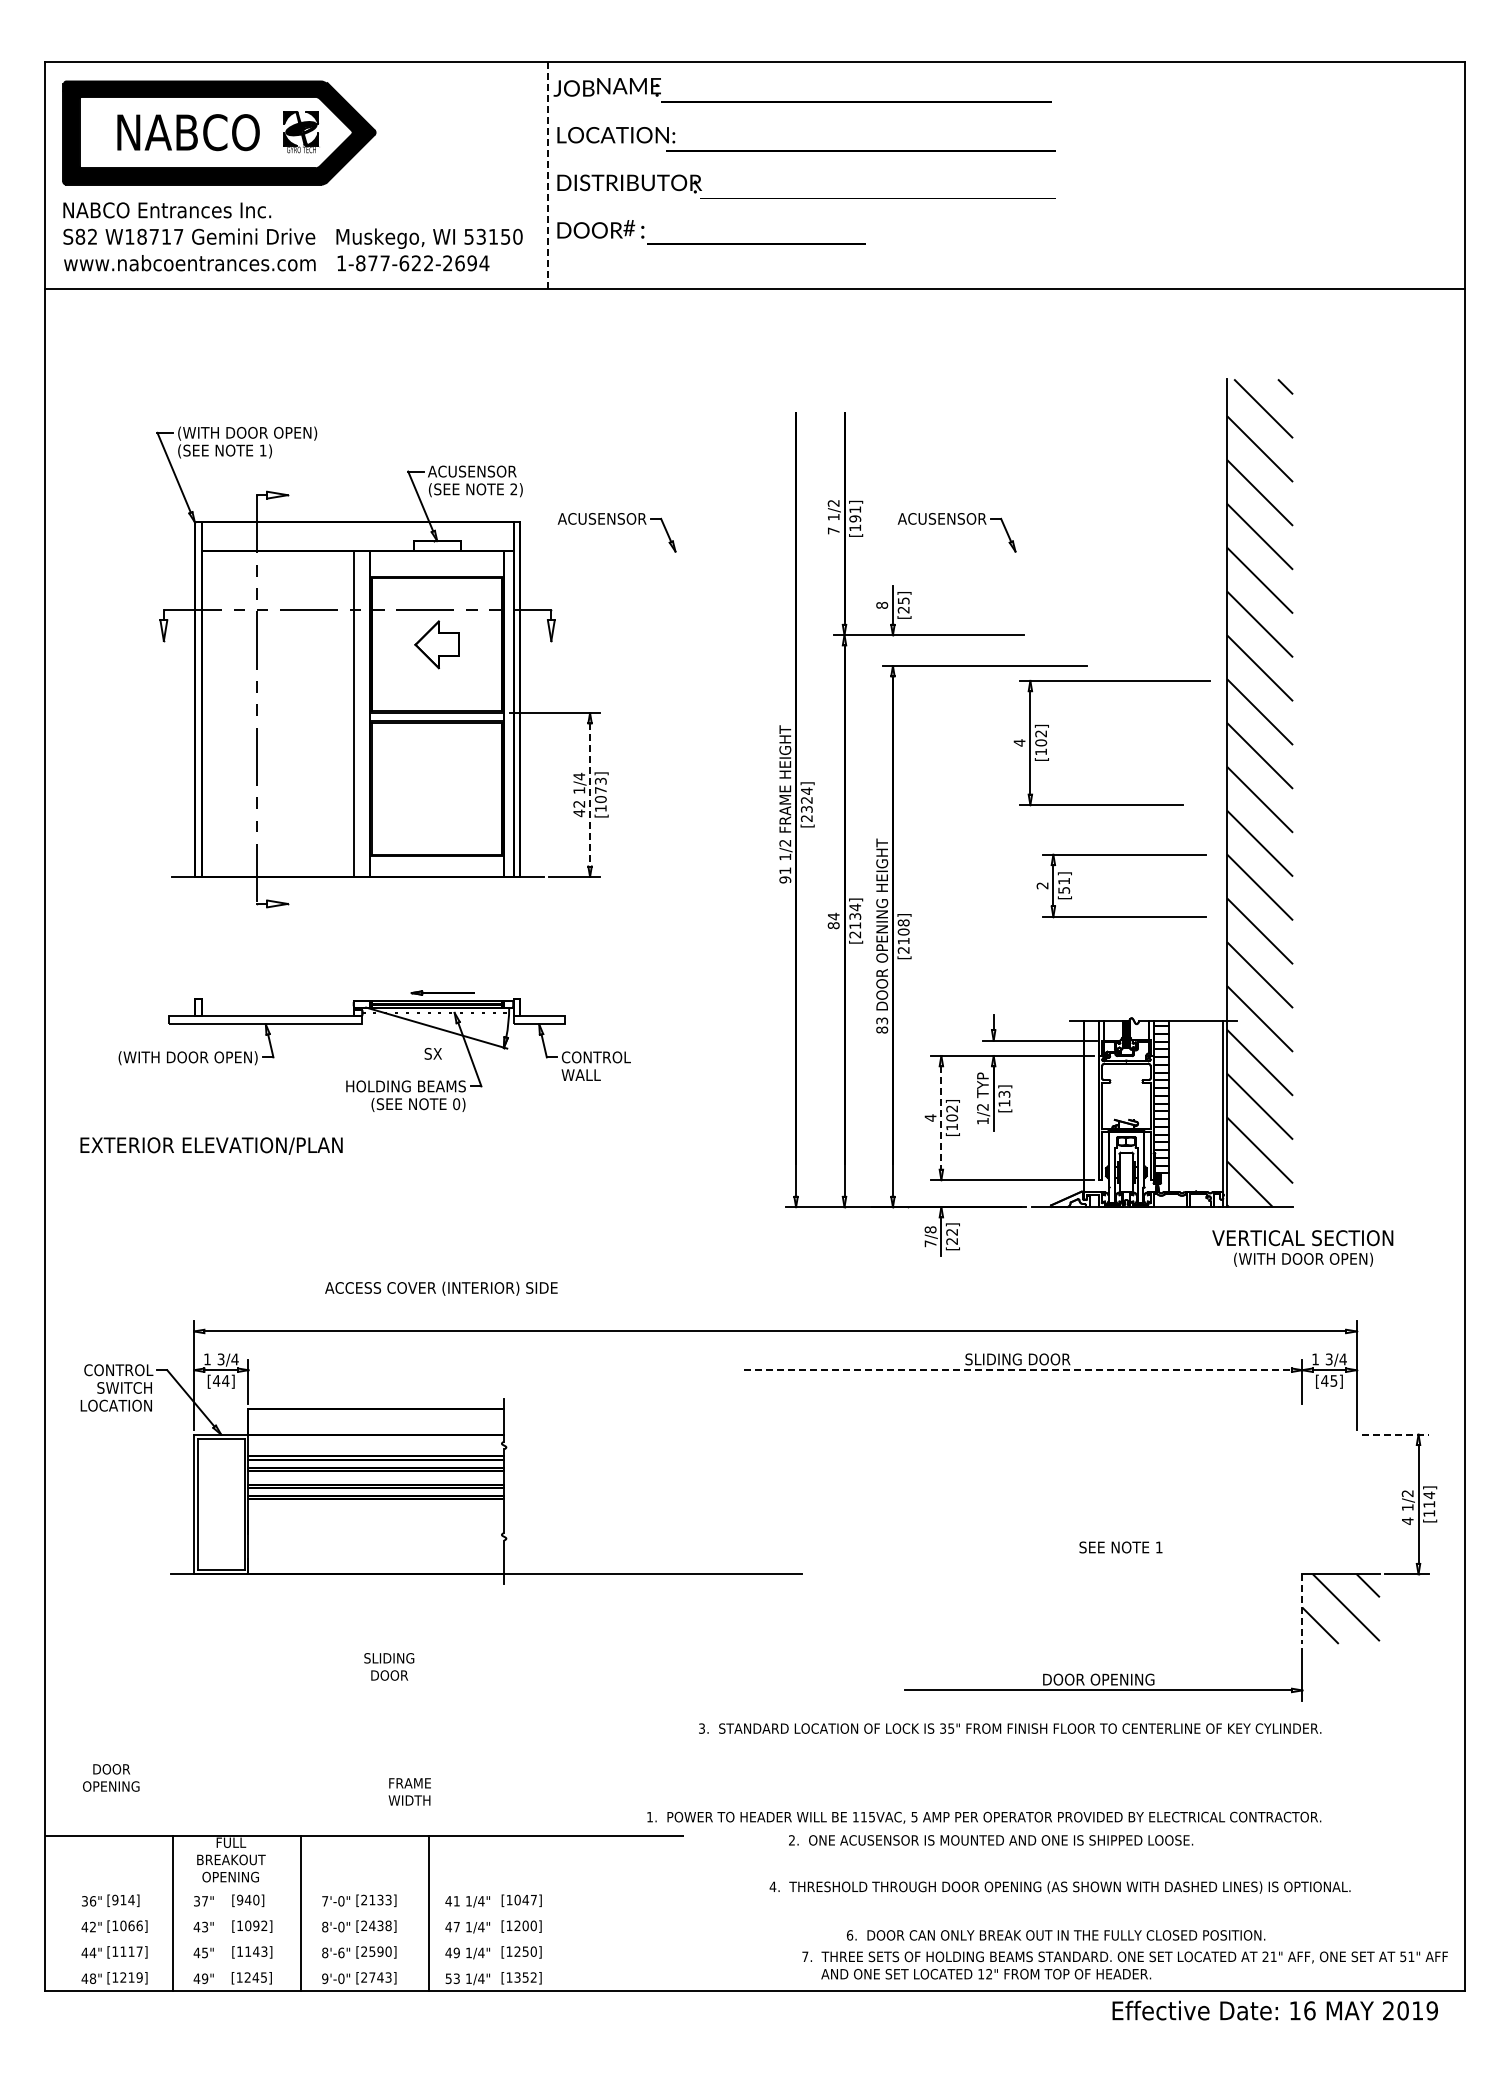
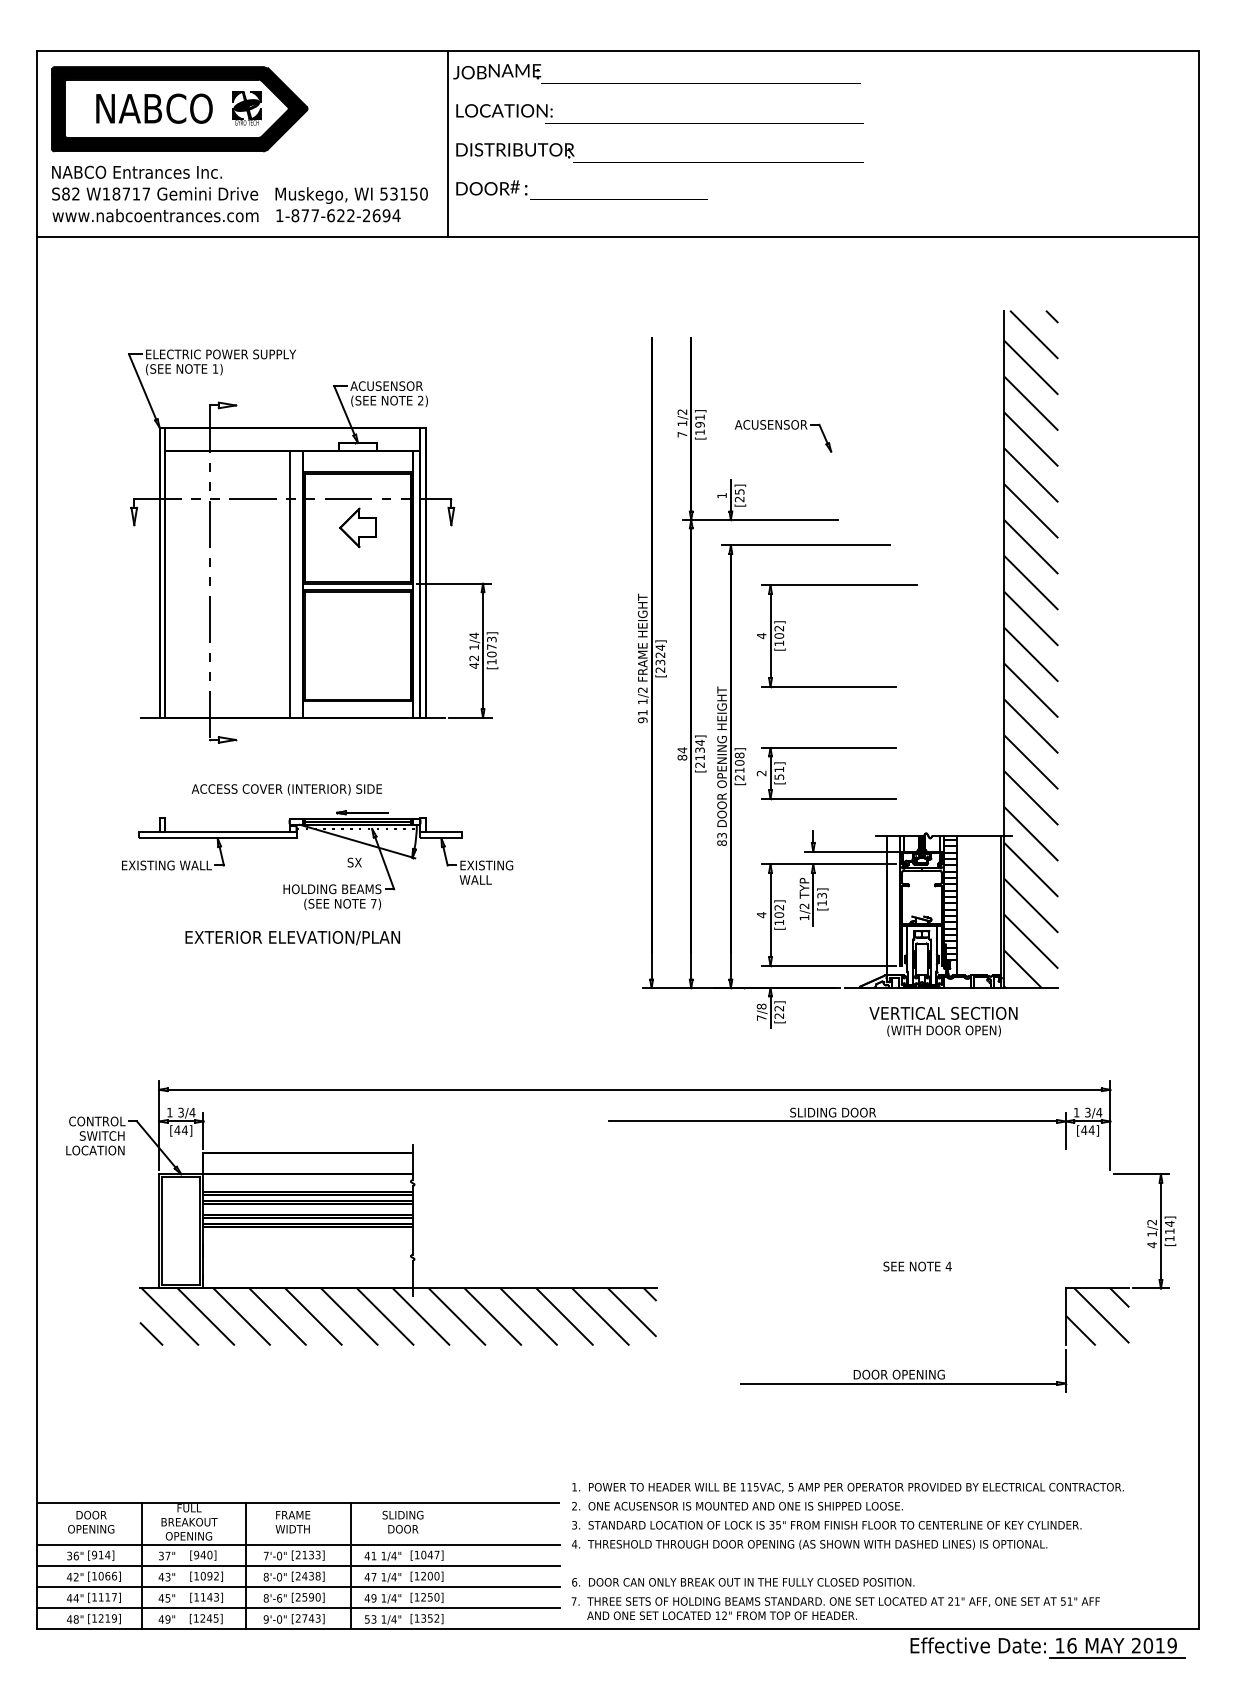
line: (547, 175) -> (448, 143), dashed -> solid
text: (269, 433) -> (220, 354), (WITH DOOR OPEN) -> ELECTRIC POWER SUPPLY
part: (615, 524) -> (503, 429), removed
text: (882, 604) -> (722, 494), 8 -> 1
line: (590, 794) -> (483, 650), dashed -> solid
part: (1111, 804) -> (836, 686), moved
part: (1121, 855) -> (826, 748), moved
text: (595, 1057) -> (487, 865), CONTROL -> EXISTING
text: (188, 1058) -> (154, 866), (WITH DOOR OPEN) -> EXISTING WALL
text: (456, 1104) -> (373, 904), 0) -> 7)
line: (941, 1118) -> (770, 915), dashed -> solid
text: (211, 1145) -> (292, 937), moved
text: (1302, 1248) -> (943, 1021), moved
text: (441, 1288) -> (286, 789), moved
line: (1018, 1370) -> (833, 1121), dashed -> solid
text: (1333, 1380) -> (1091, 1129), [45] -> [44]
line: (1395, 1434) -> (1142, 1174), dashed -> solid
text: (1158, 1547) -> (948, 1266), 1 -> 4
hatch: (486, 1608) -> (398, 1316), added
line: (1302, 1609) -> (1066, 1317), dashed -> solid
text: (389, 1666) -> (403, 1521), moved
text: (1010, 1728) -> (827, 1525), moved
text: (111, 1777) -> (91, 1521), moved
text: (409, 1791) -> (292, 1521), moved
text: (984, 1817) -> (848, 1487), moved
text: (991, 1840) -> (737, 1506), moved
line: (364, 1887) -> (298, 1544), added
text: (1059, 1887) -> (809, 1544), moved
line: (364, 1913) -> (298, 1566), added
text: (1056, 1935) -> (743, 1582), moved
line: (364, 1939) -> (298, 1587), added
line: (364, 1965) -> (298, 1608), added
text: (1124, 1965) -> (835, 1608), moved
line: (1365, 2025) -> (1117, 1657), added

